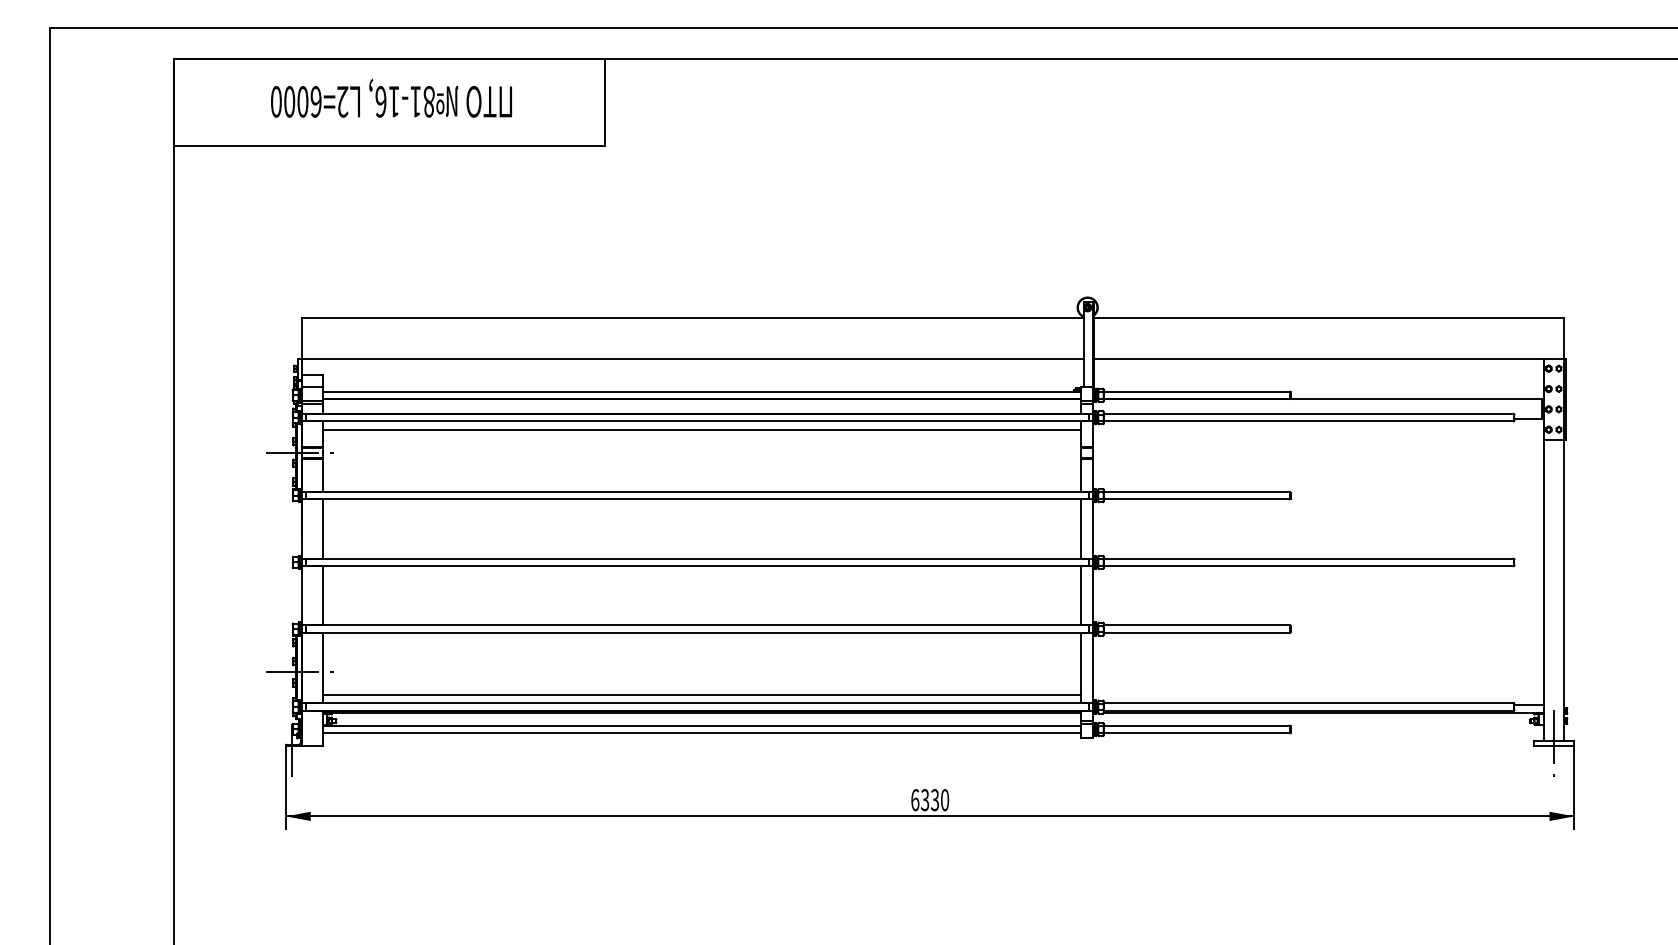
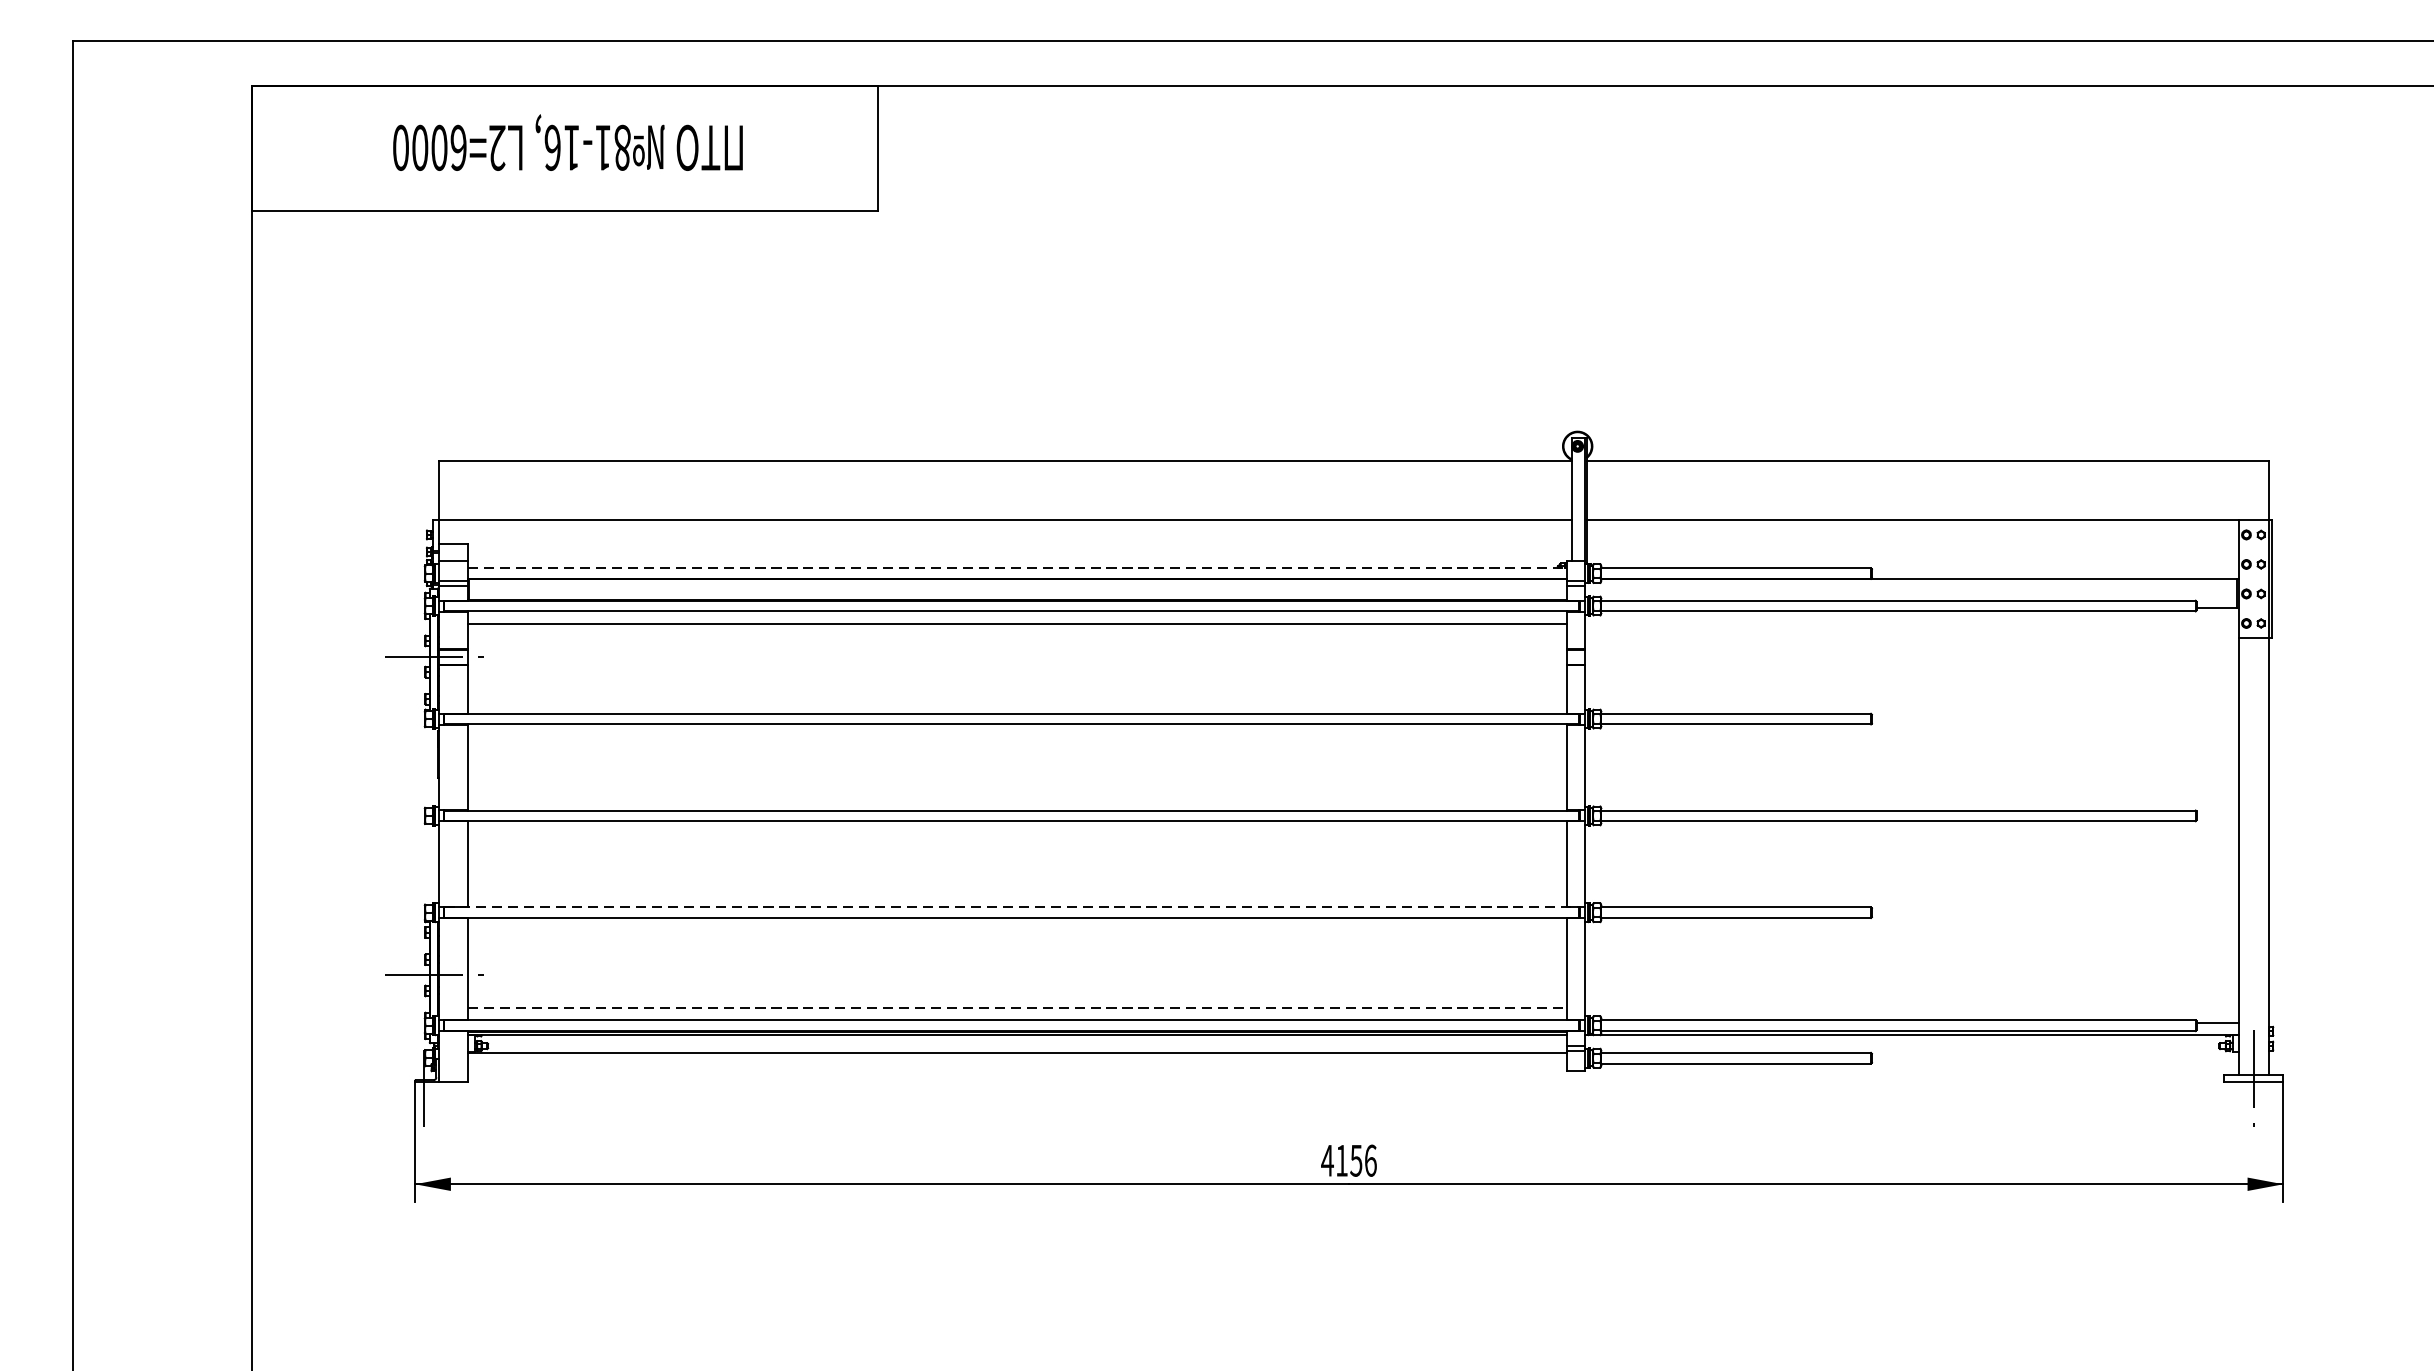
line: (701, 391) -> (1017, 568), solid -> dashed
line: (698, 625) -> (1013, 907), solid -> dashed
line: (701, 694) -> (1017, 1007), solid -> dashed
line: (701, 733) -> (1017, 1064), removed
text: (929, 800) -> (1348, 1161), 6330 -> 4156

